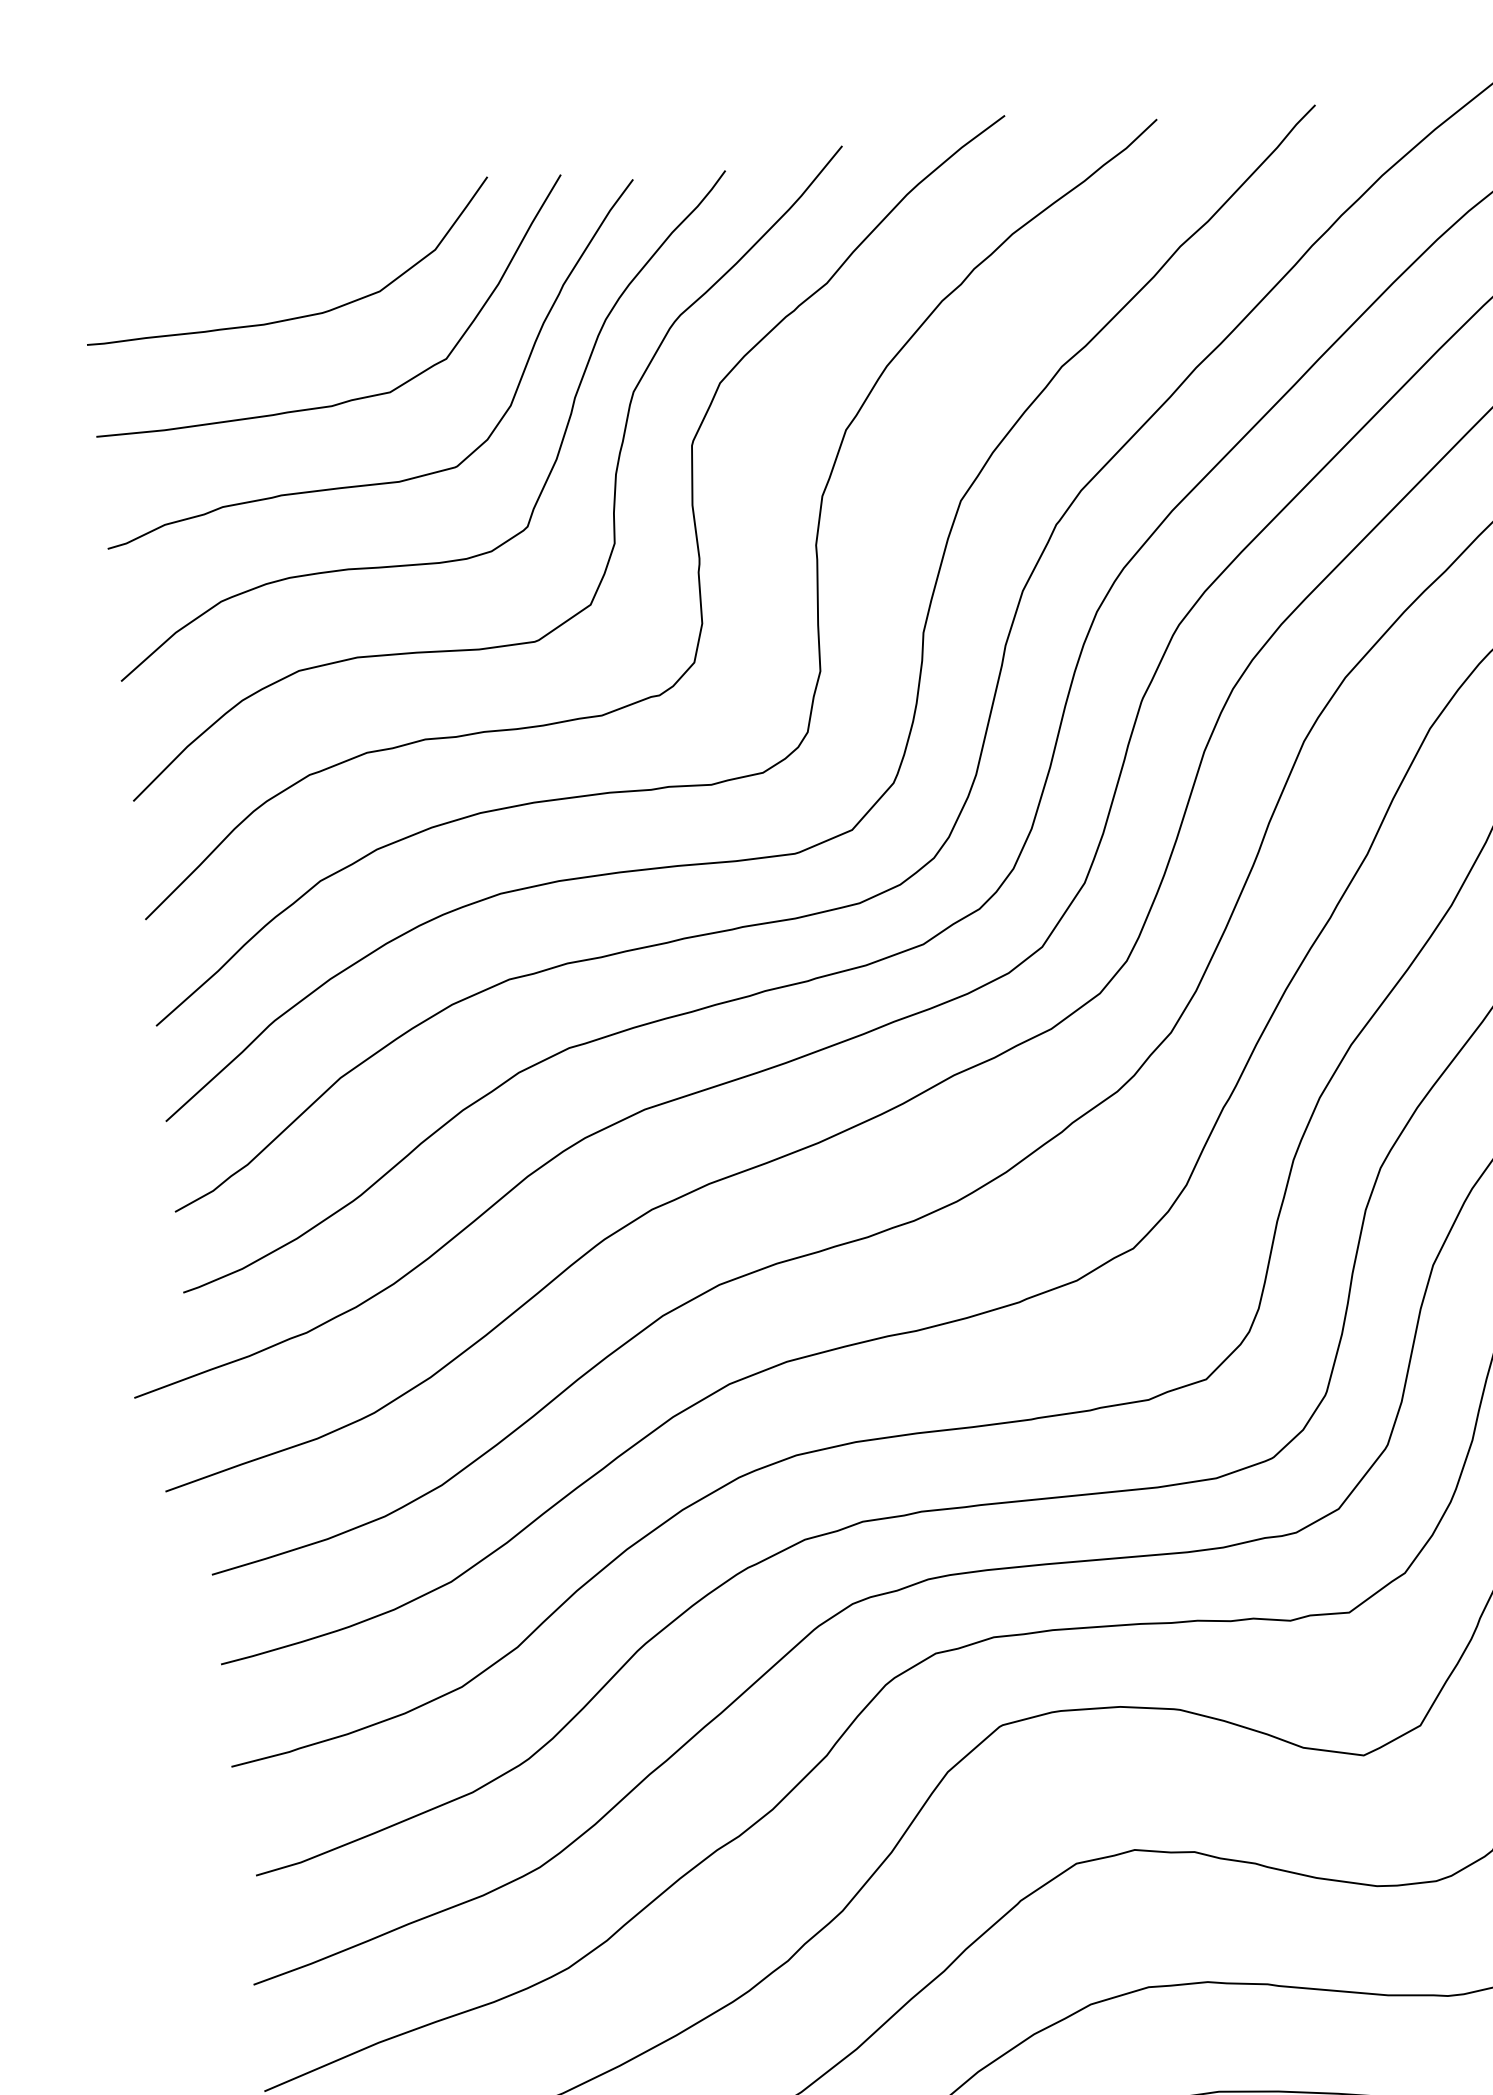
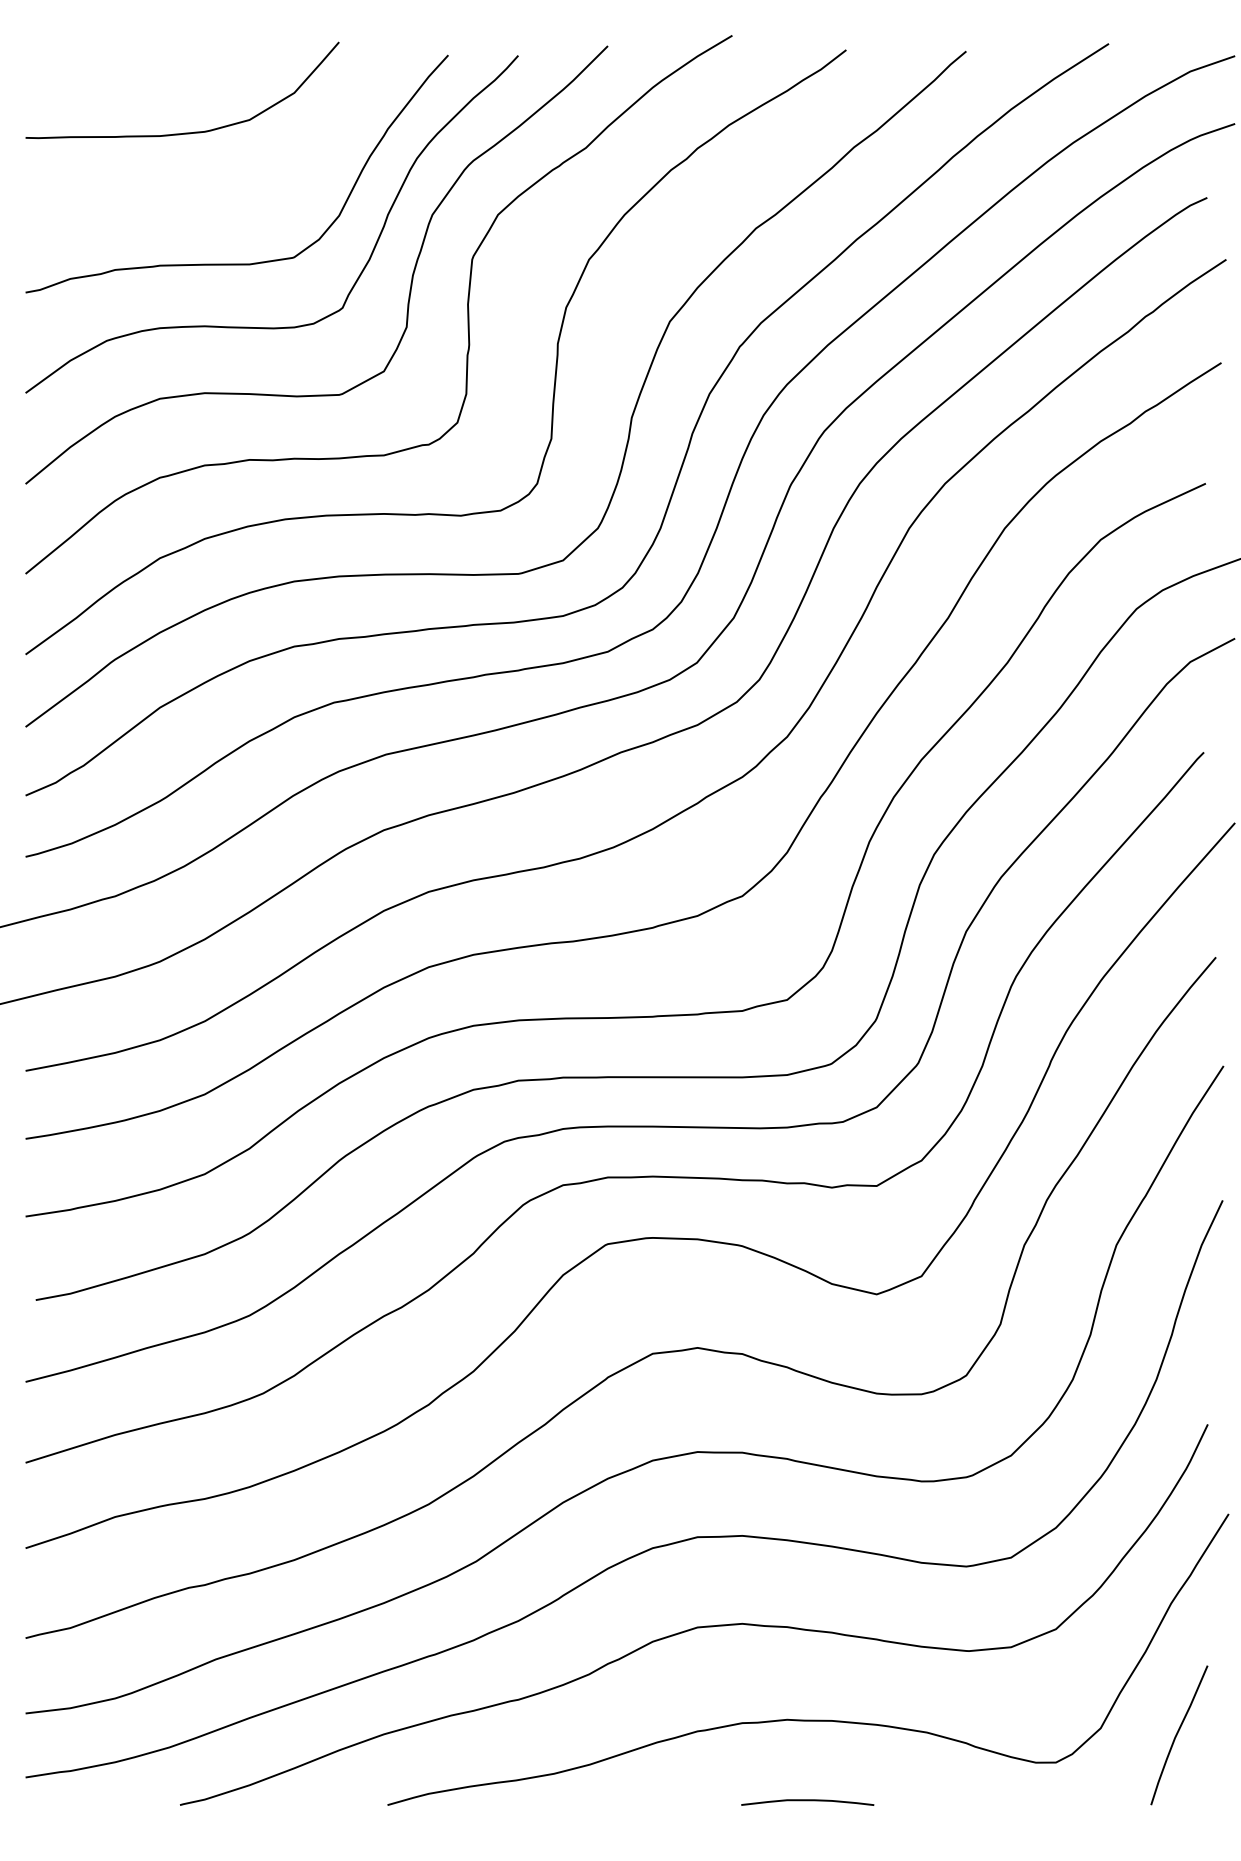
curve: (350, 398) -> (219, 198), removed

